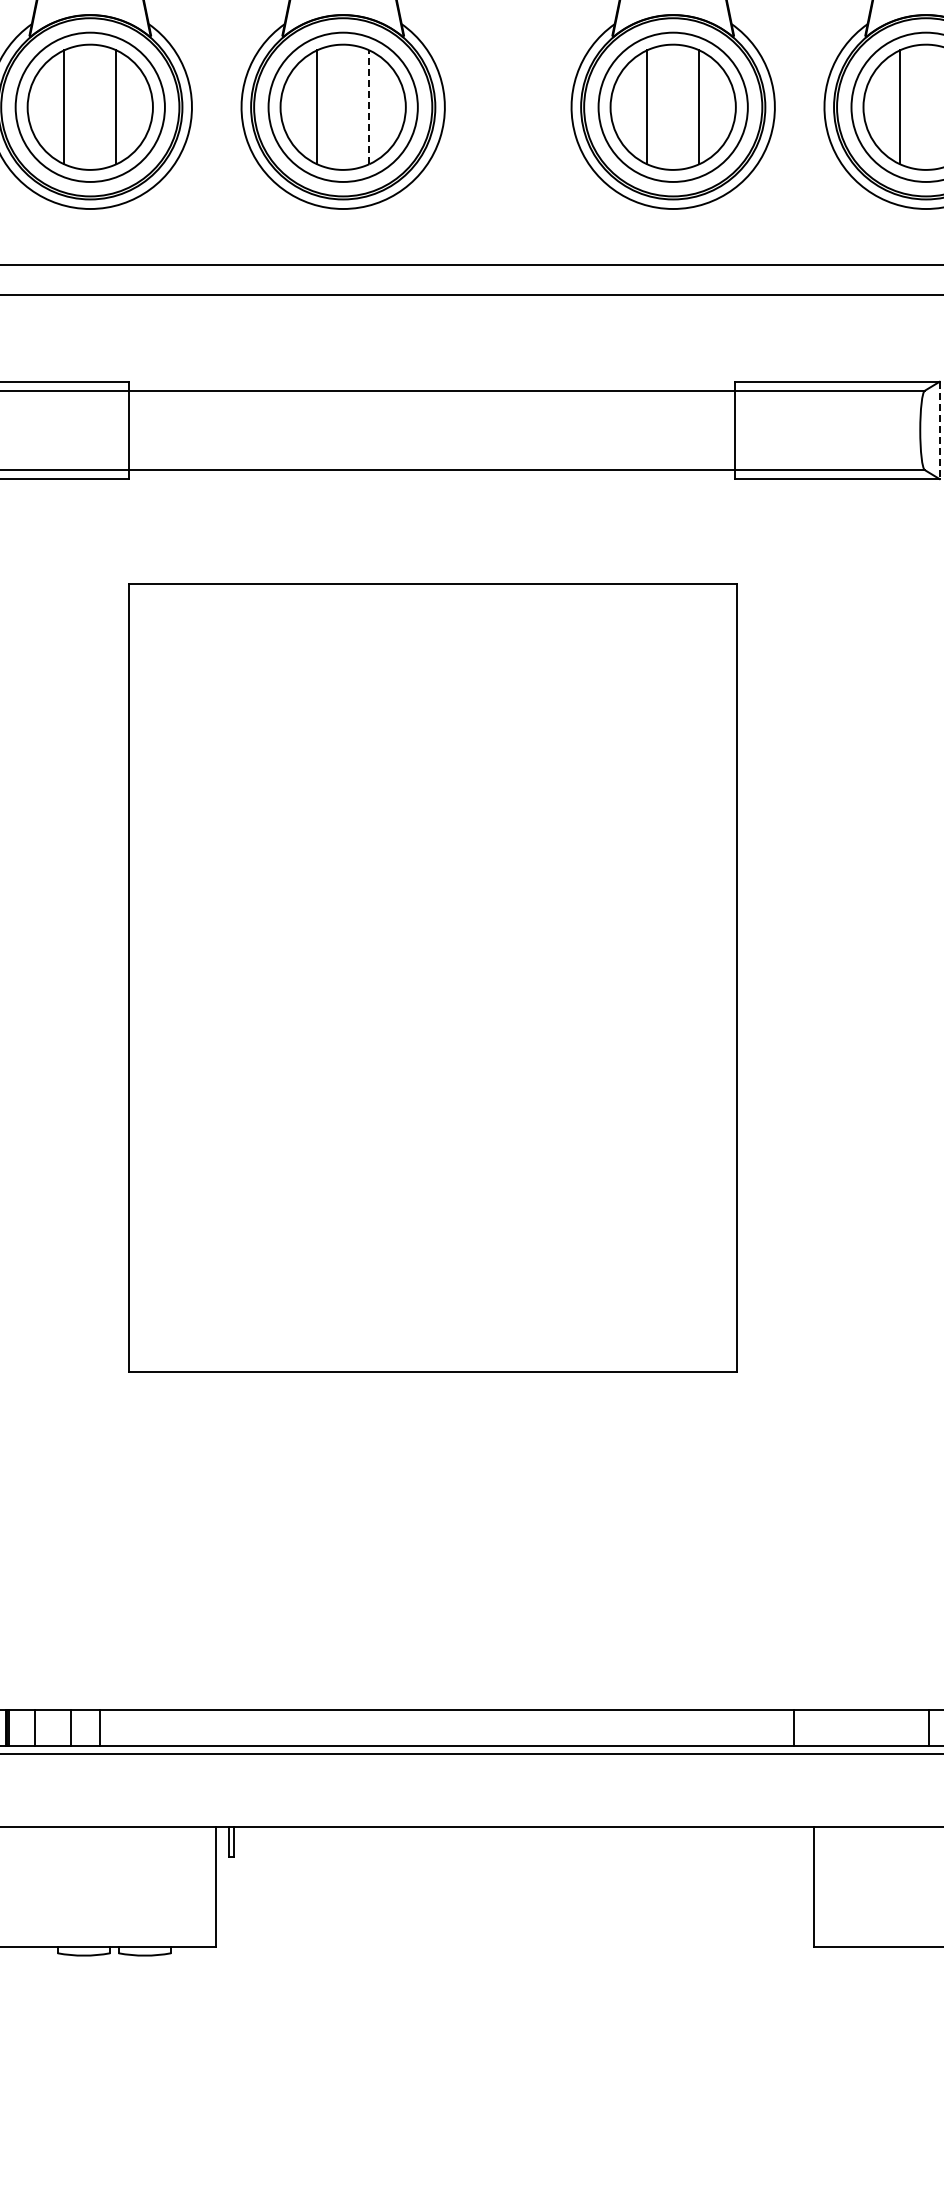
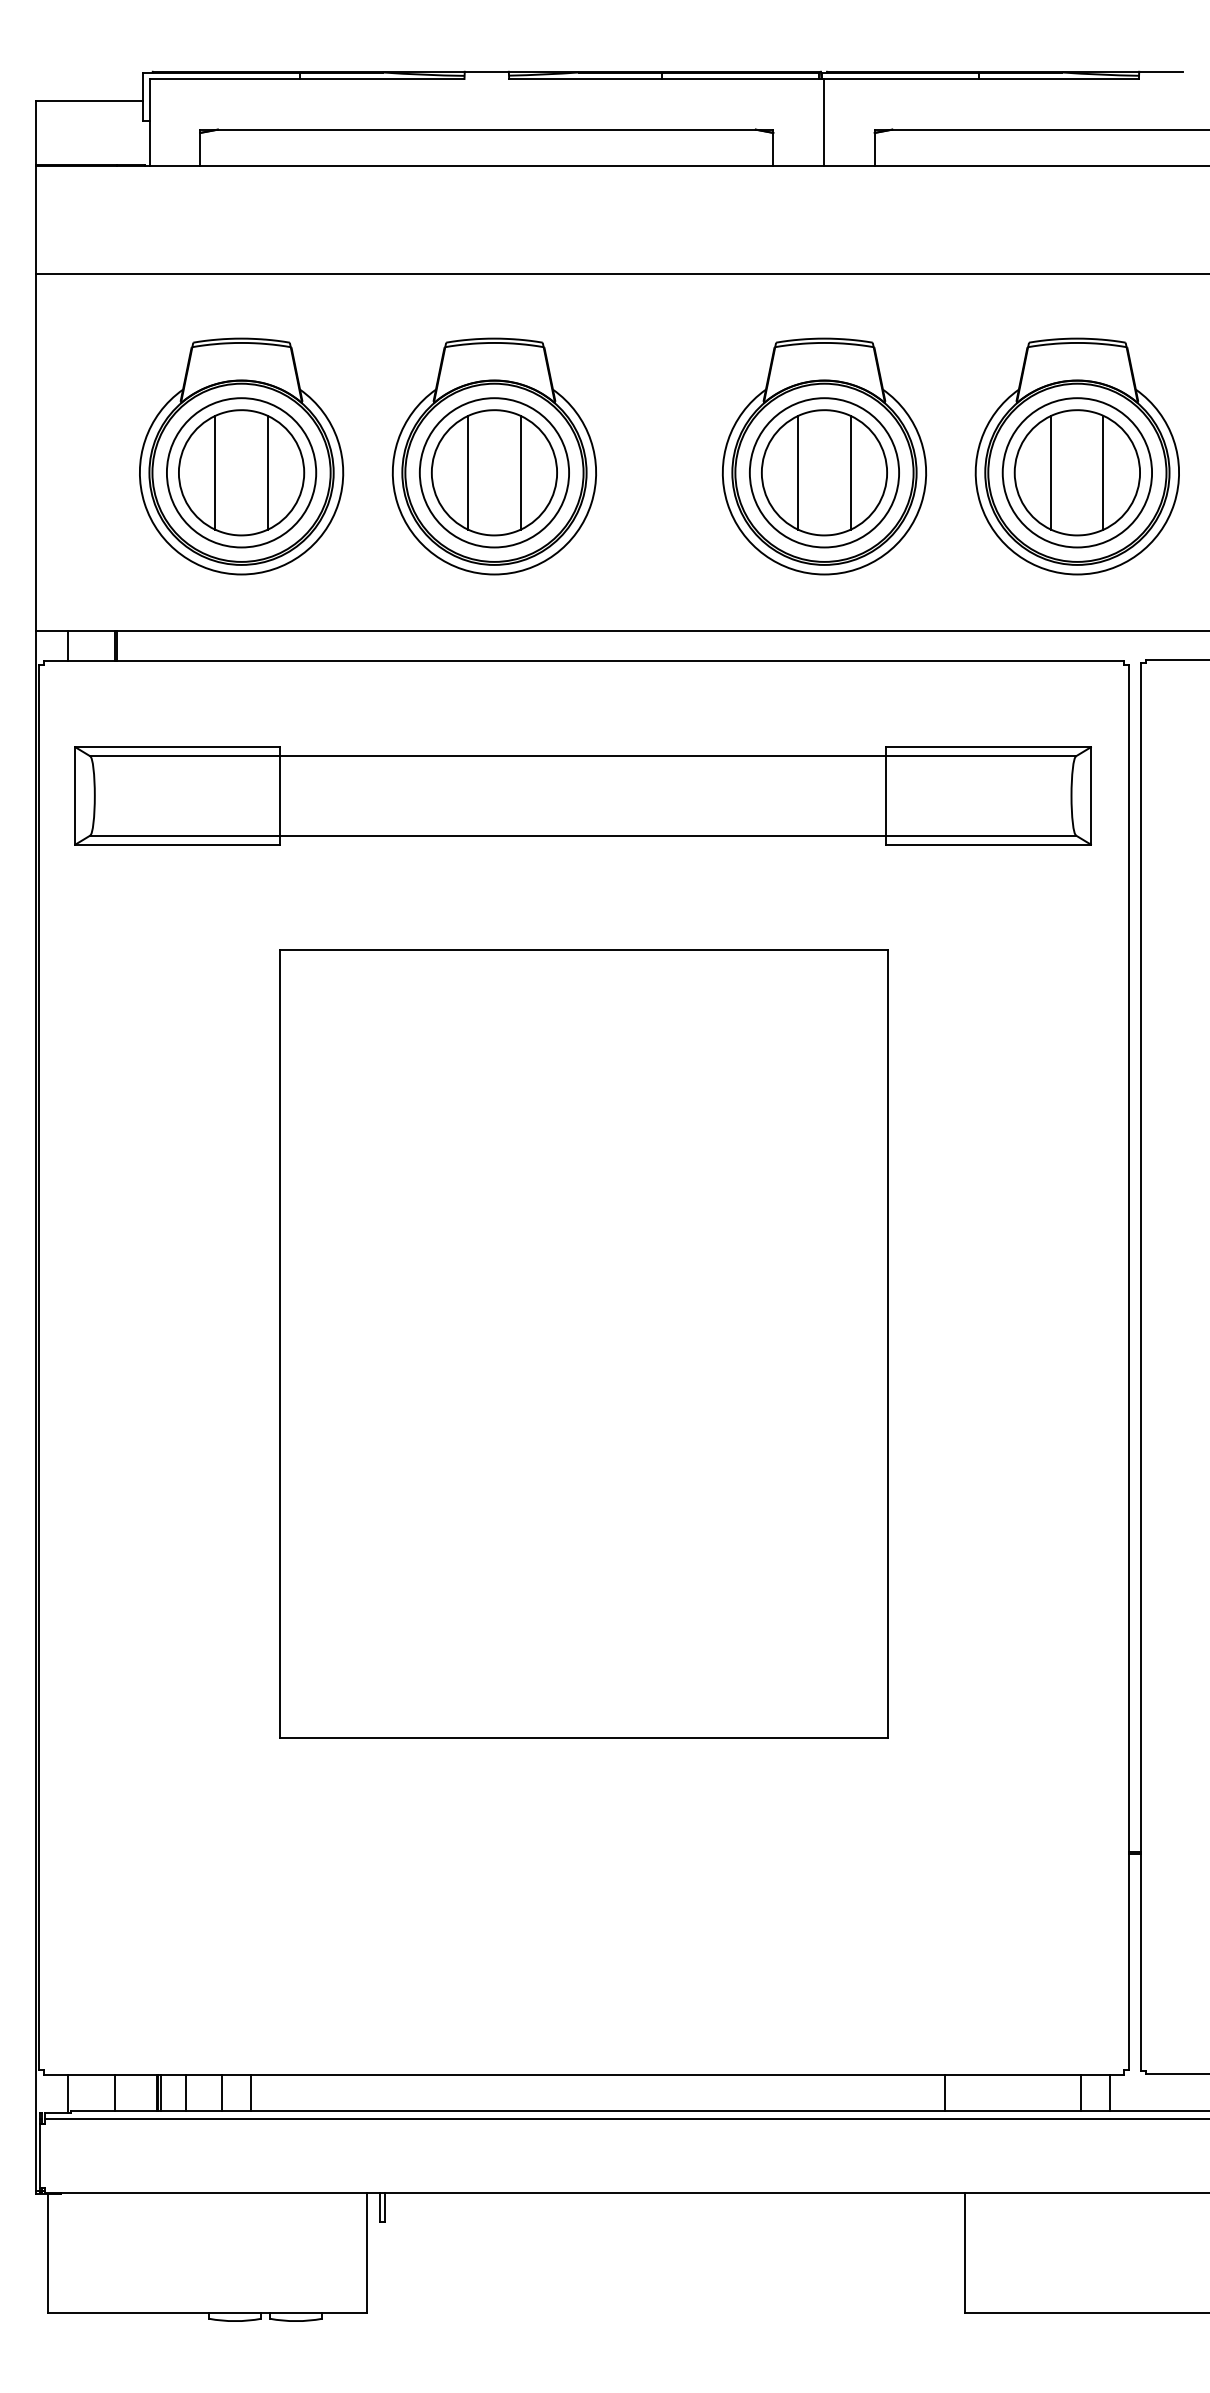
line: (369, 107) -> (520, 472), dashed -> solid
line: (939, 430) -> (1090, 795), dashed -> solid

